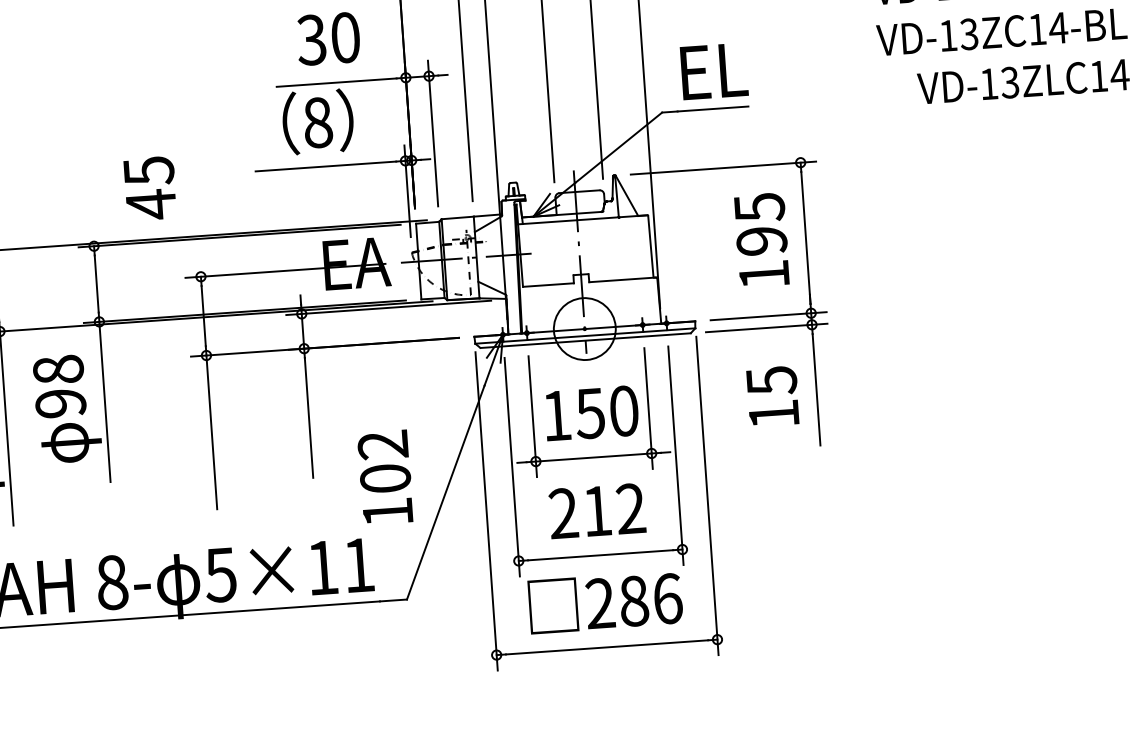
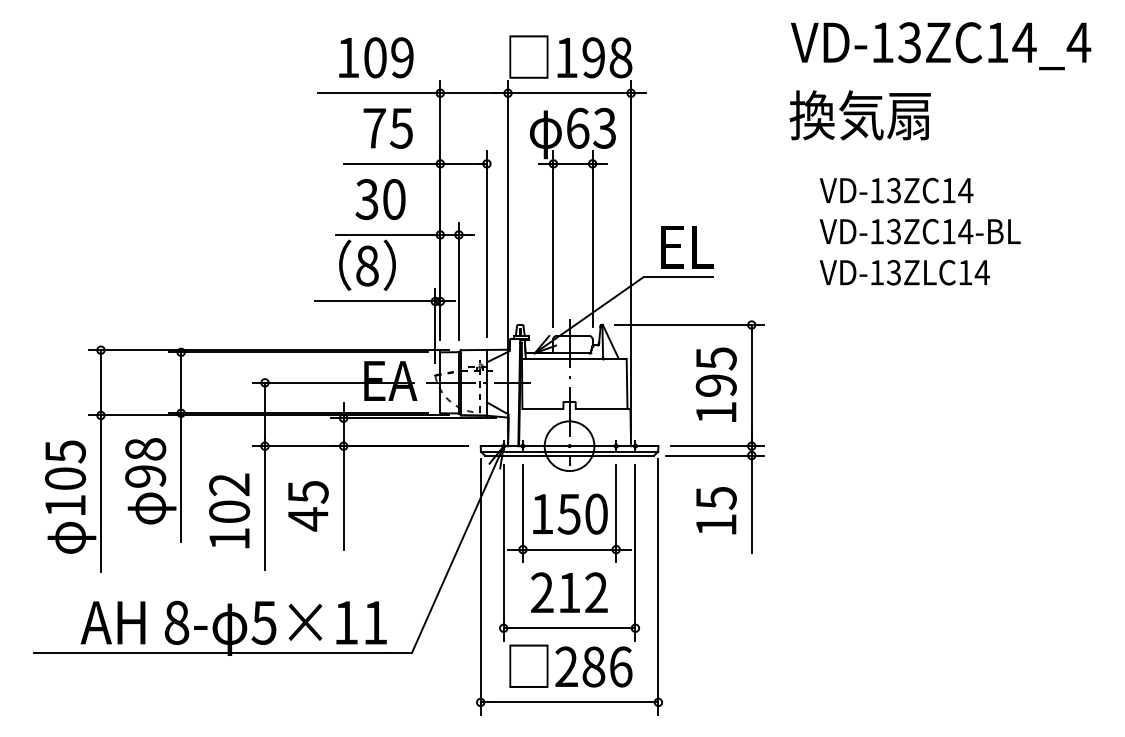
text: (1023, 81) -> (904, 272), moved
text: (150, 188) -> (308, 506), moved
text: (385, 476) -> (229, 510), moved

